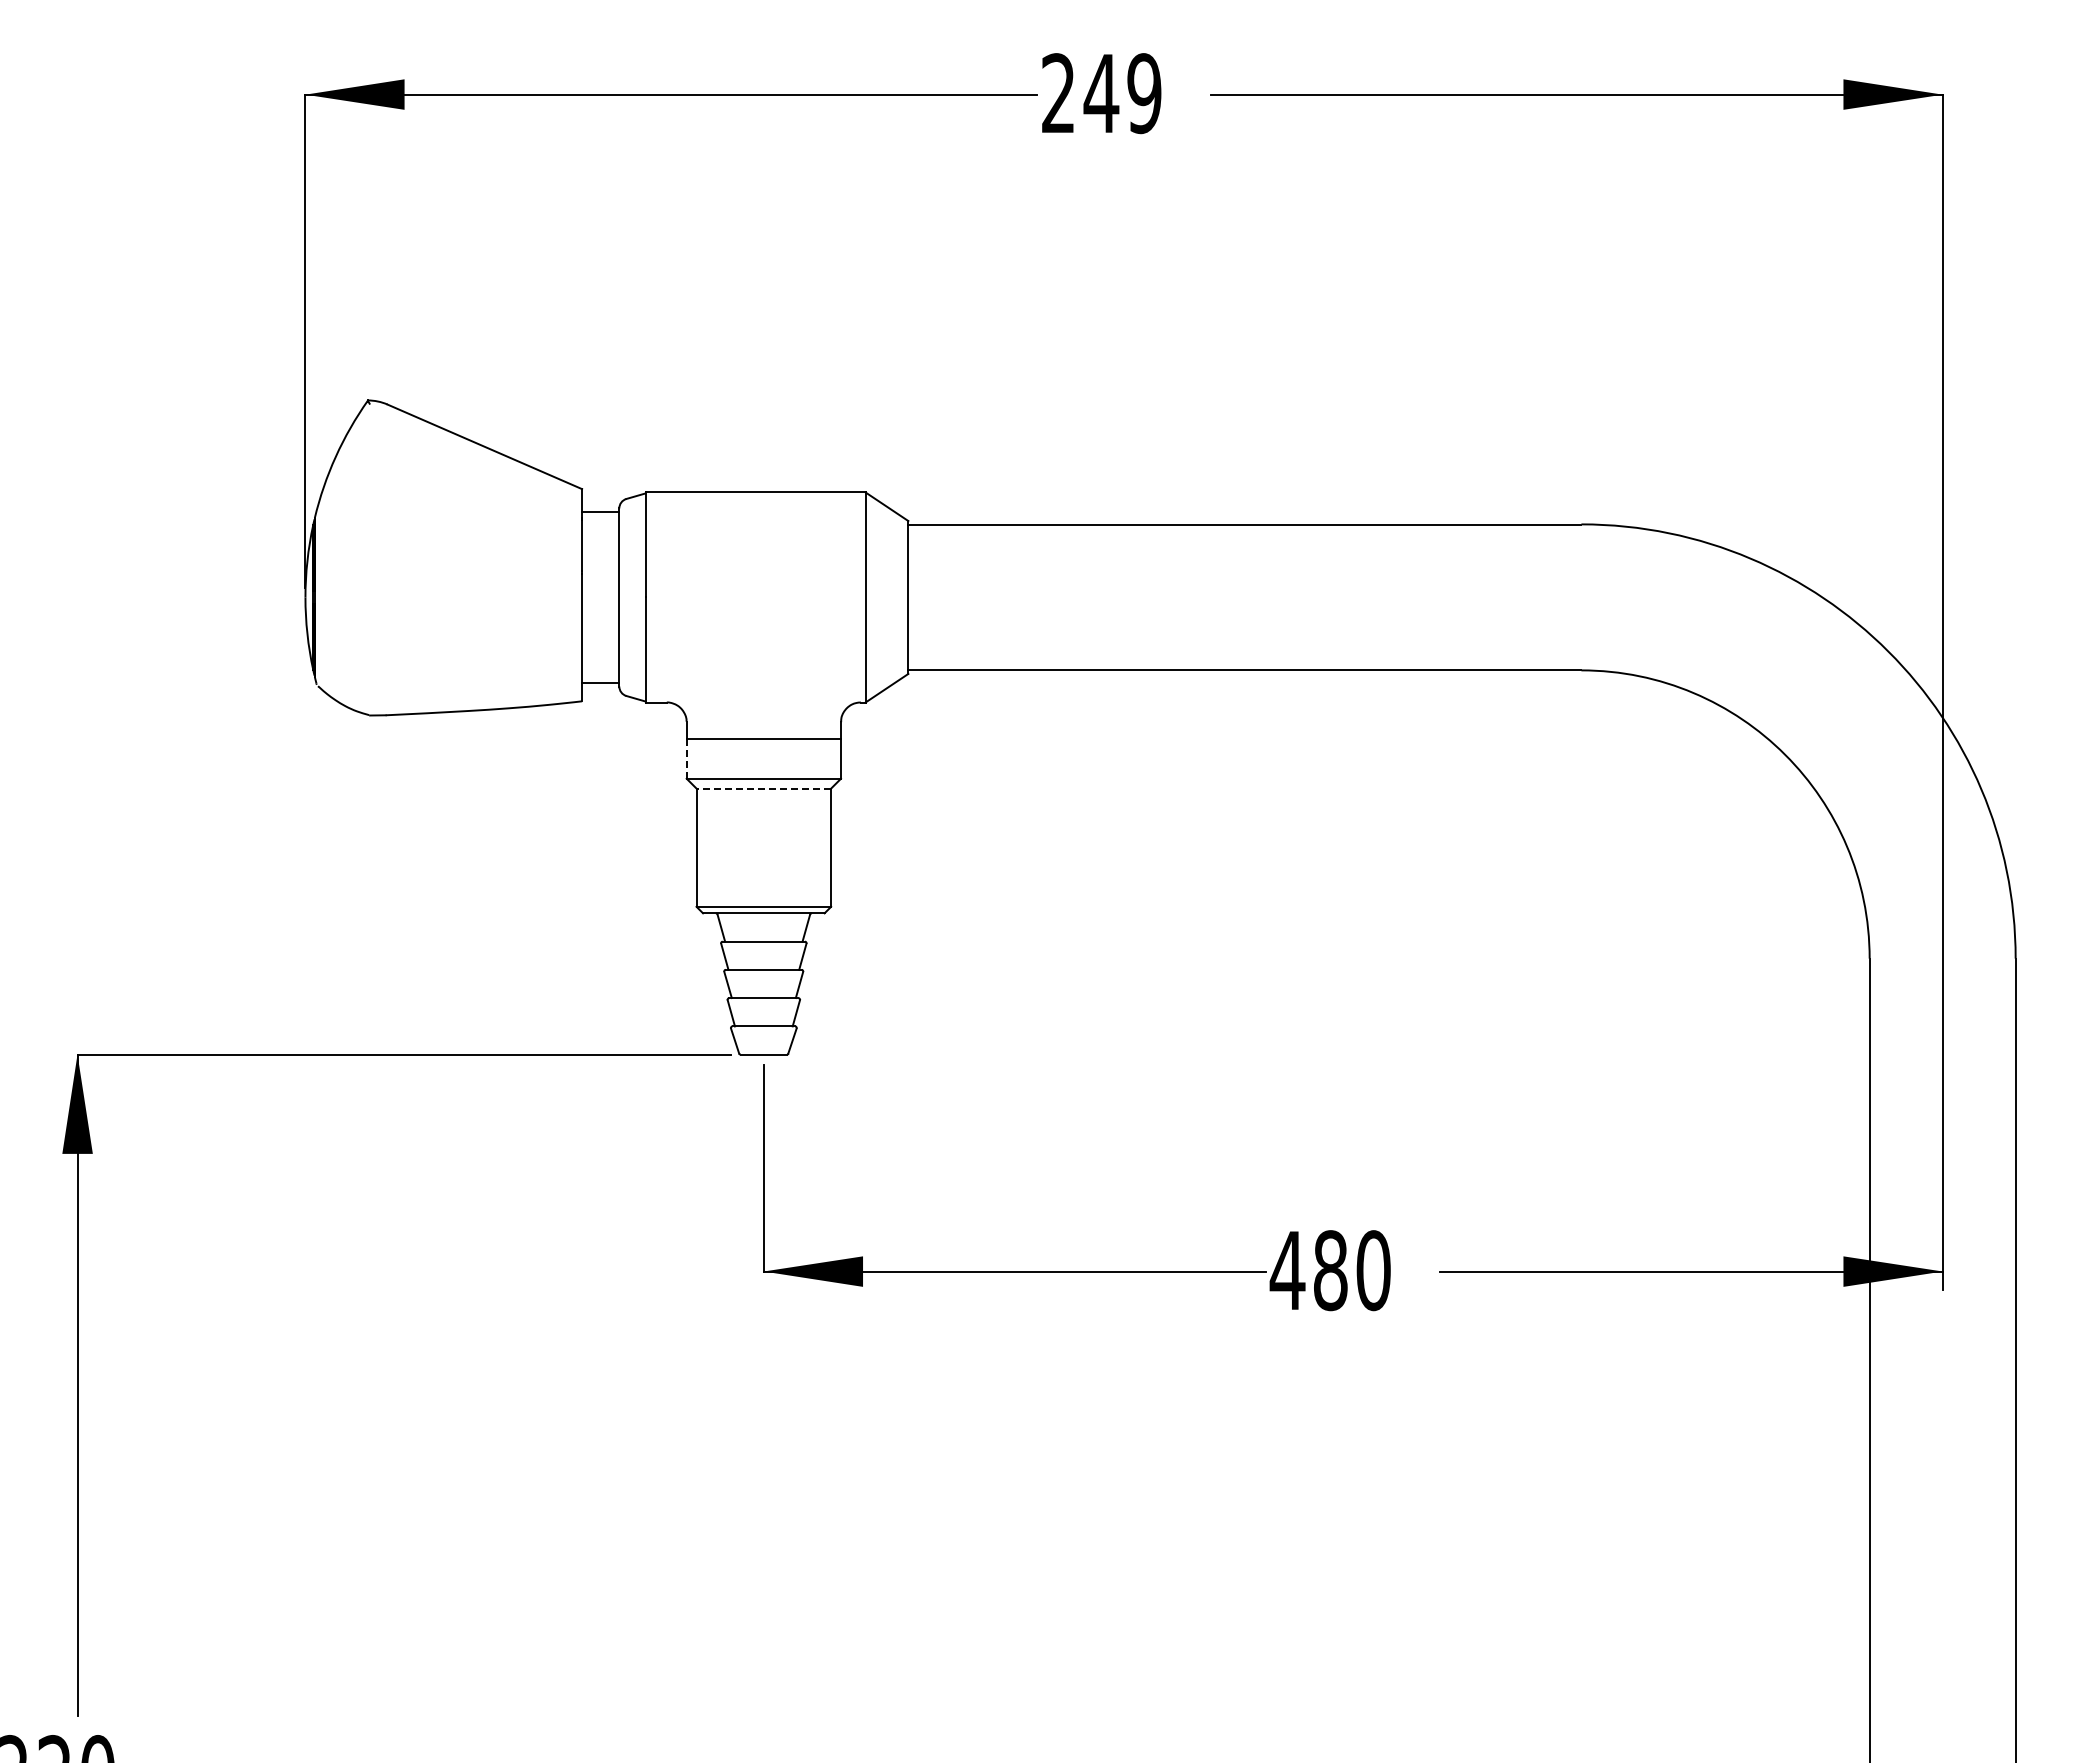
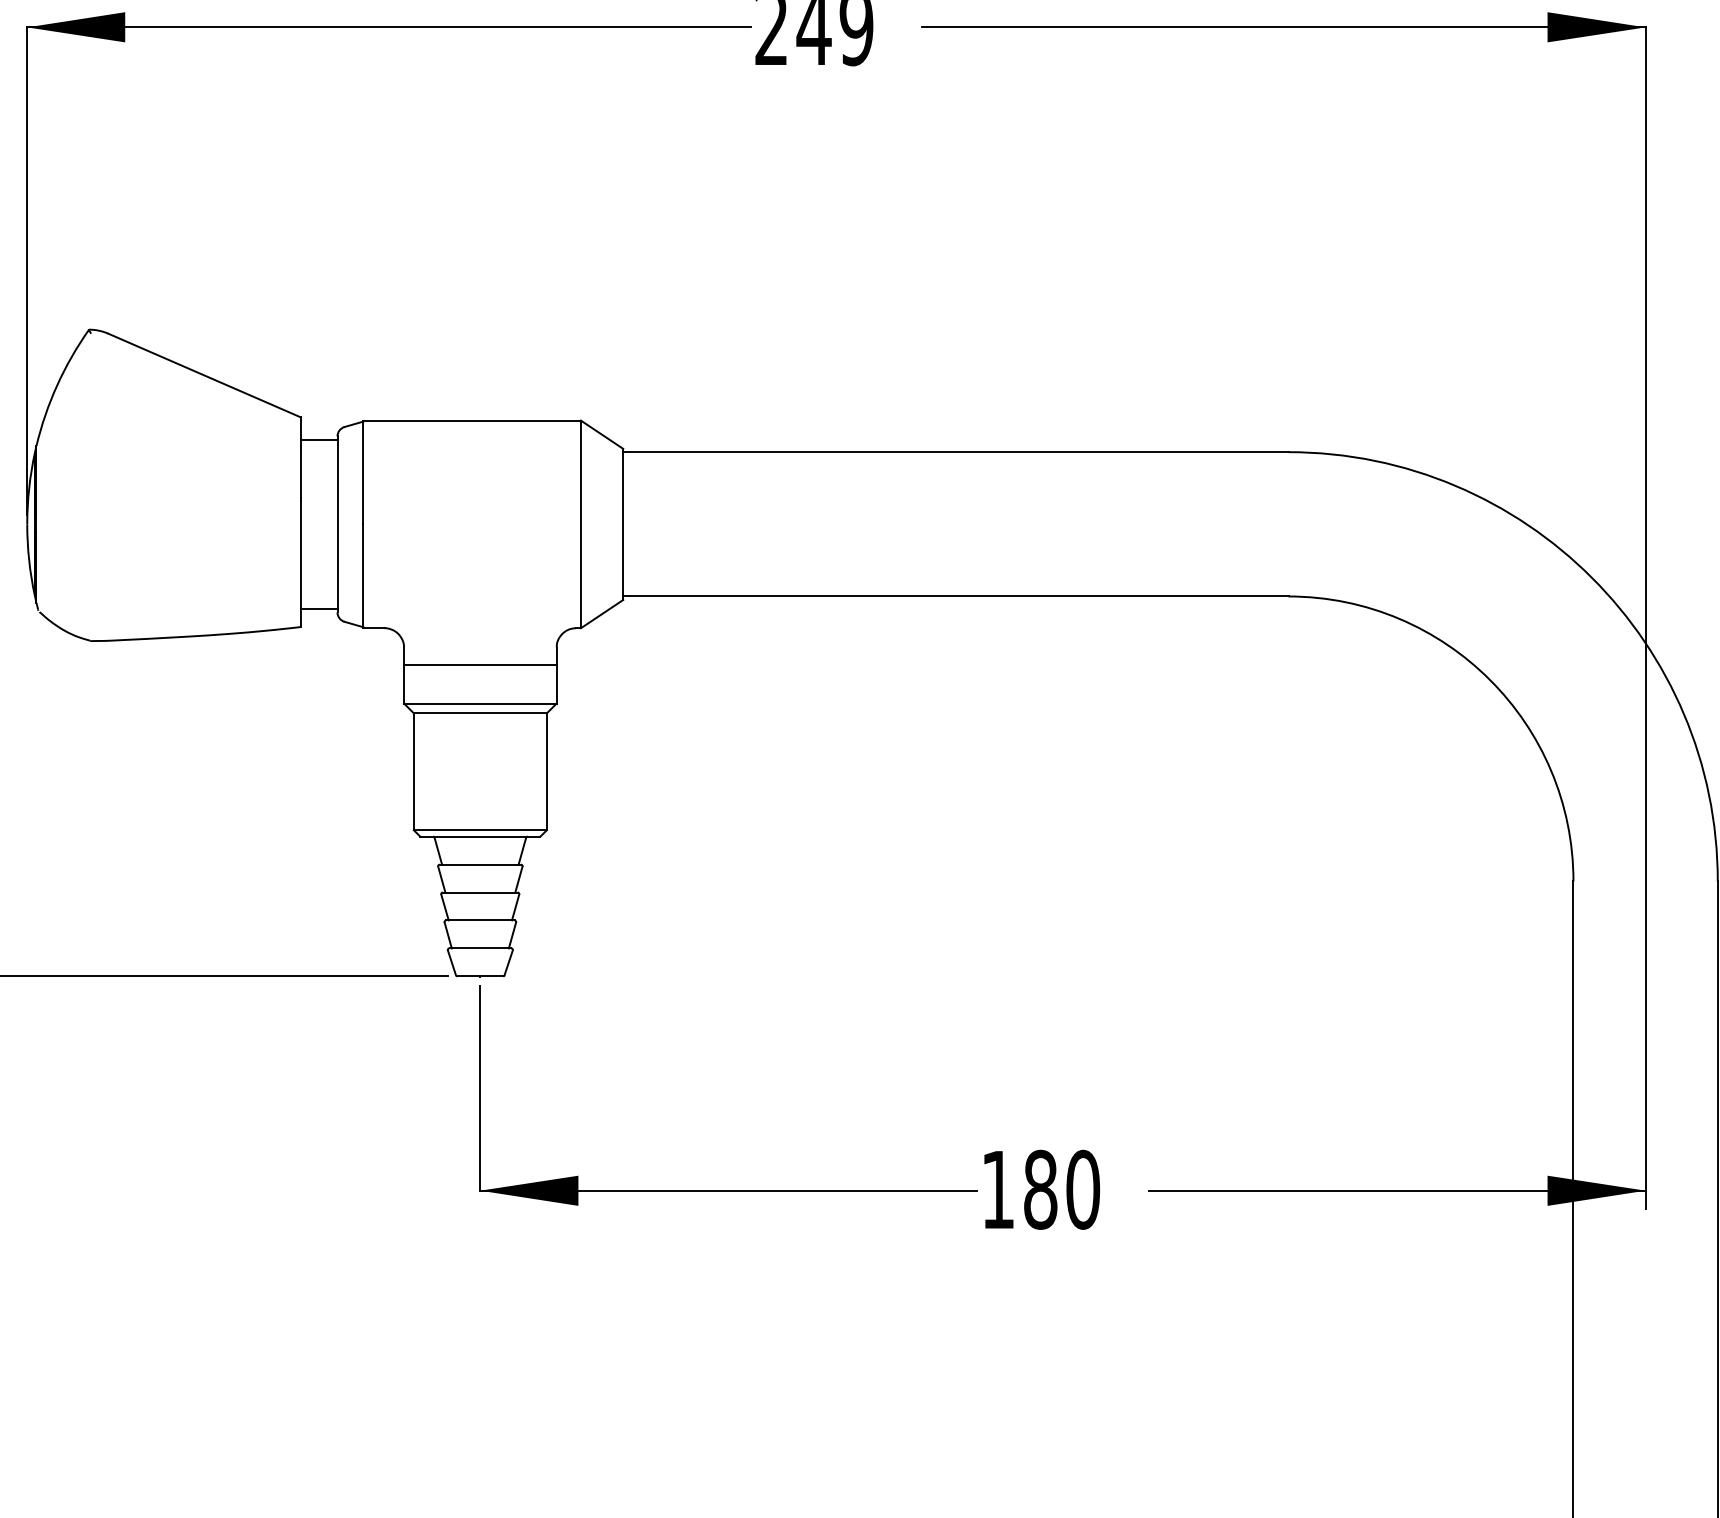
line: (686, 759) -> (403, 684), dashed -> solid
line: (763, 788) -> (480, 713), dashed -> solid
text: (1287, 1270) -> (997, 1189), 480 -> 180

